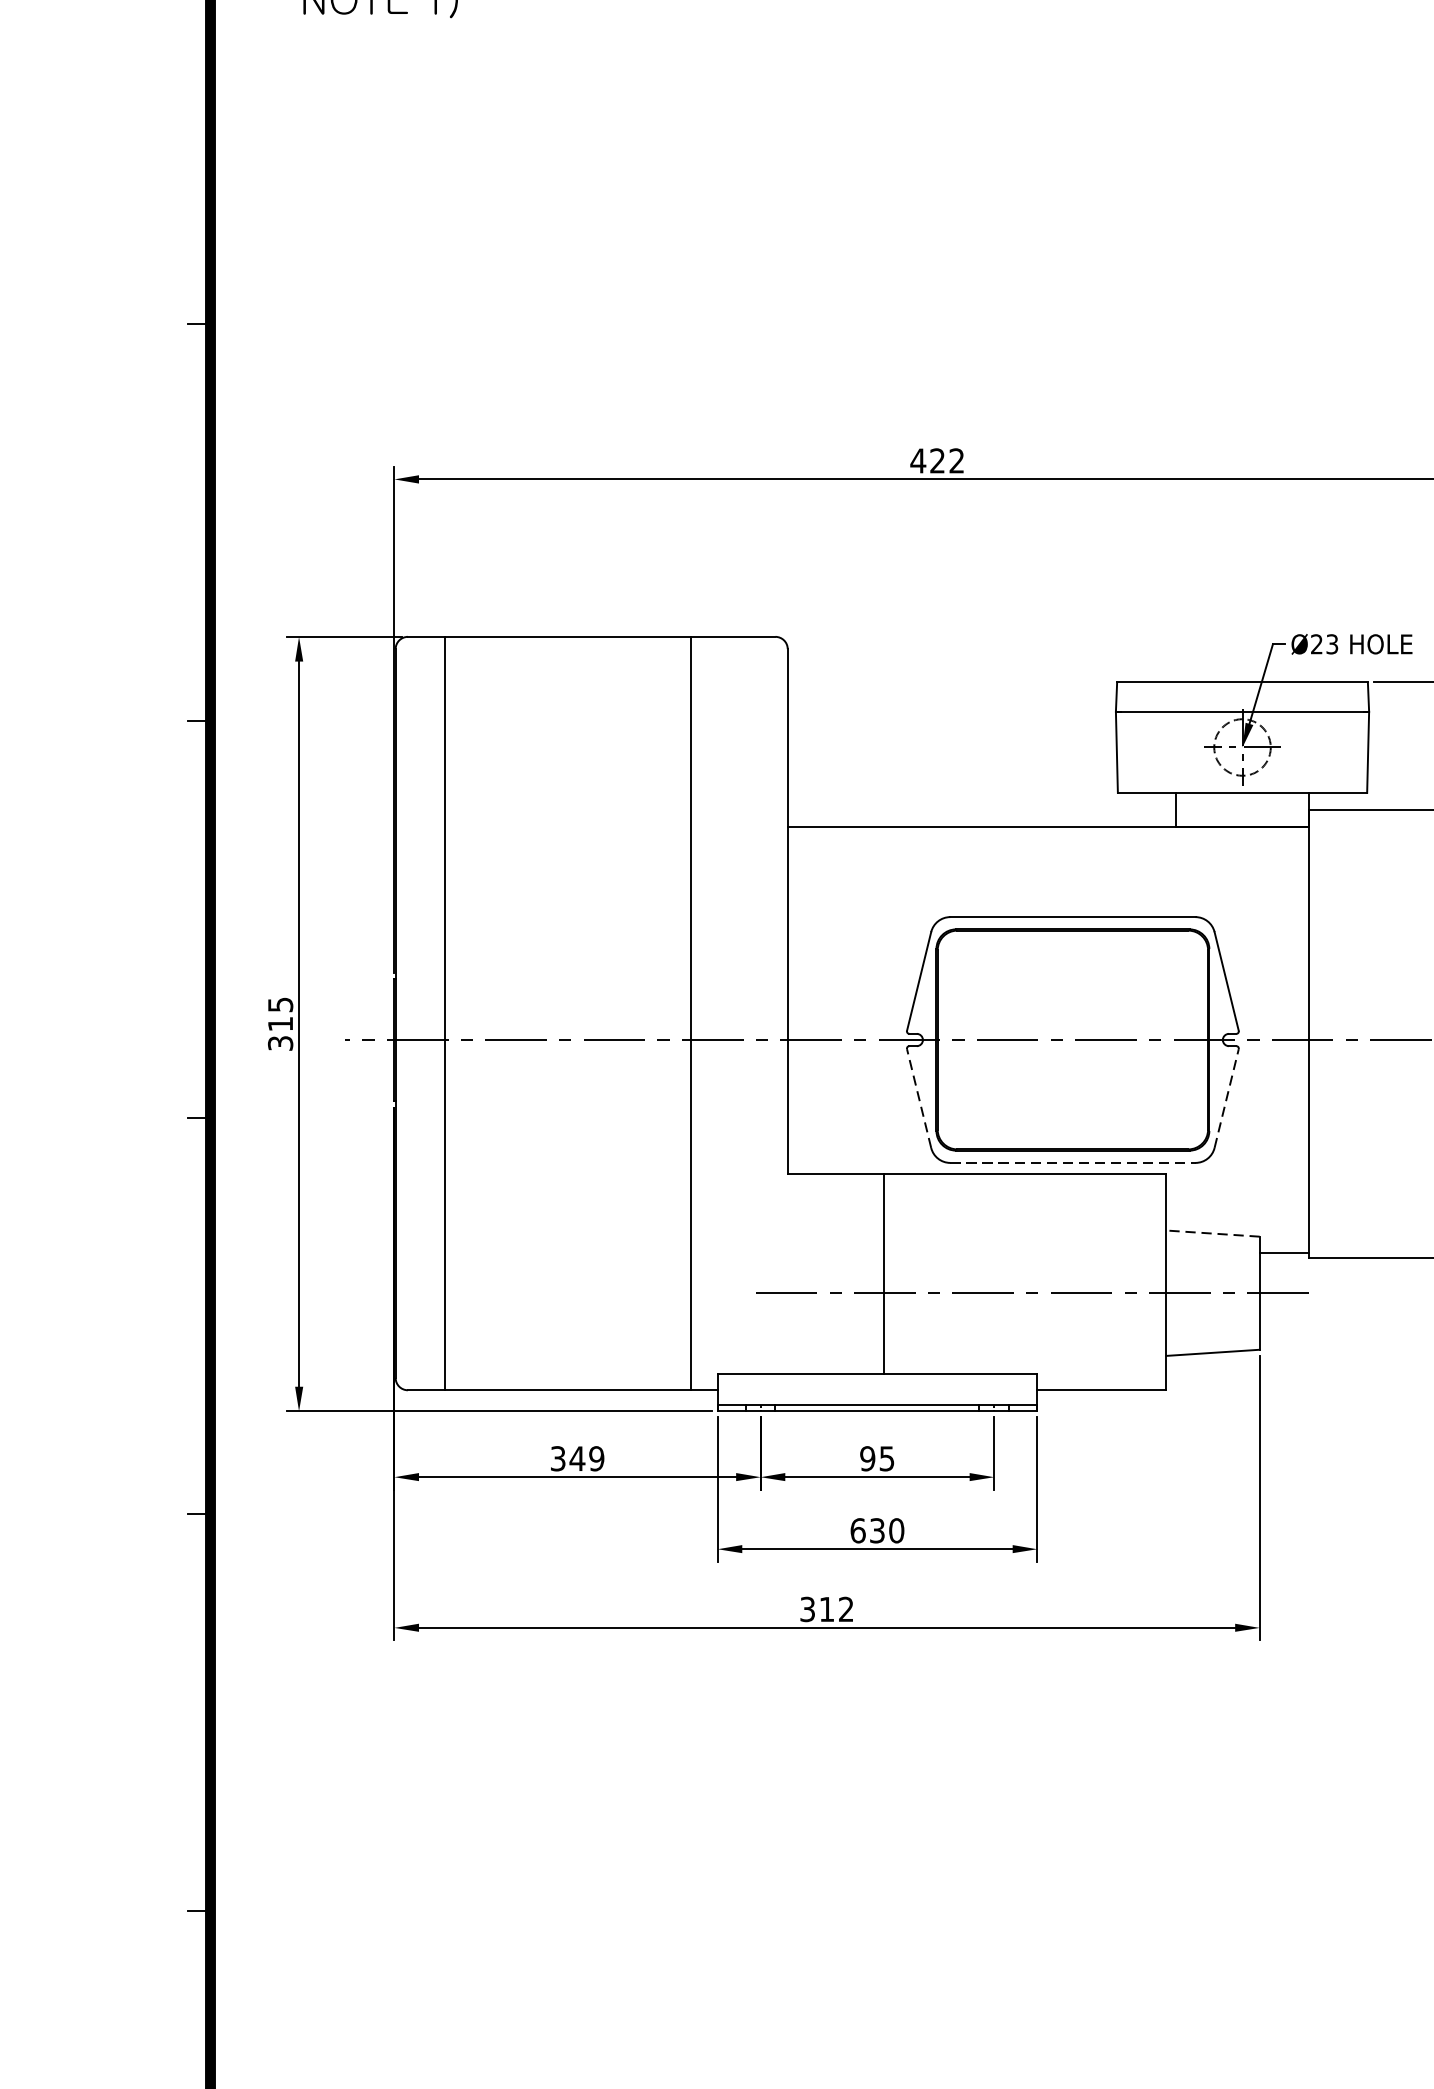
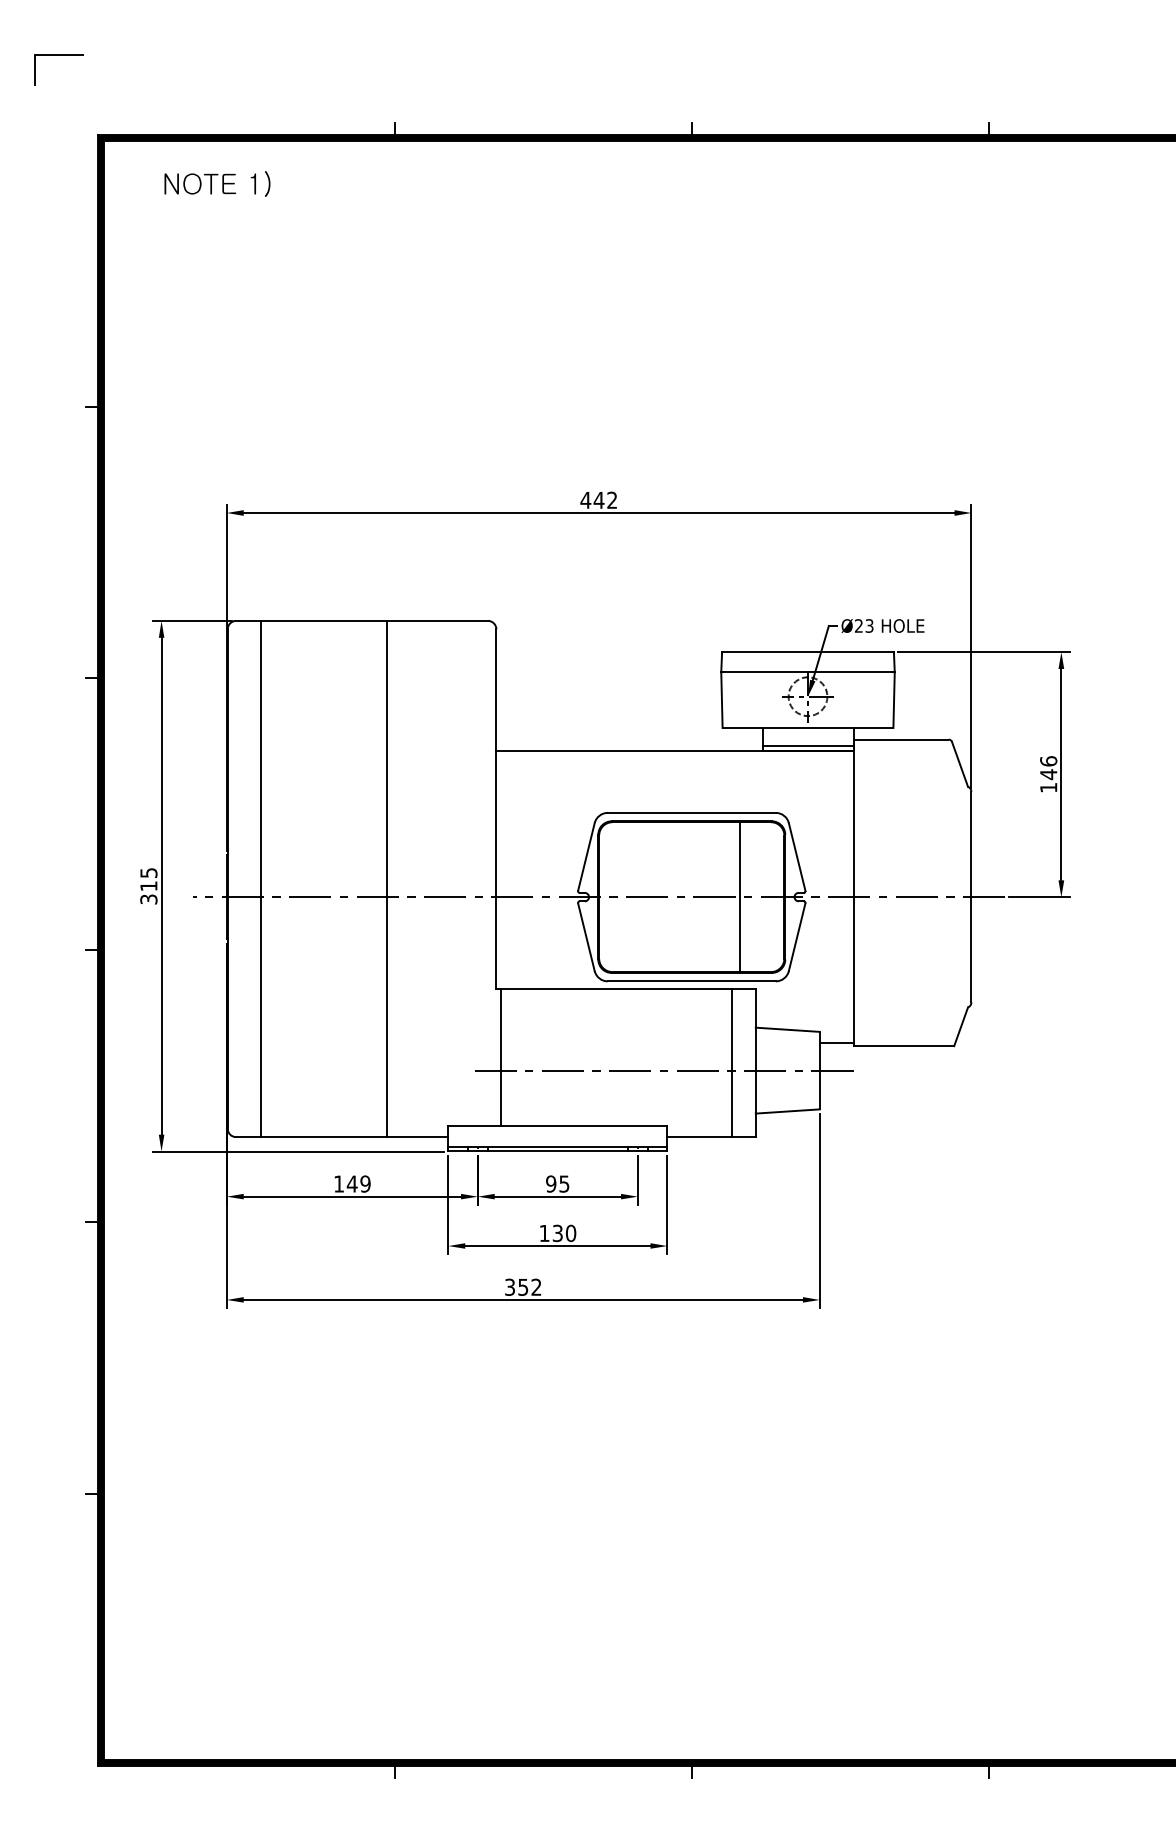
text: (936, 459) -> (598, 499), 422 -> 442
line: (1241, 820) -> (807, 746), added
line: (690, 1012) -> (386, 878), moved
line: (1142, 1040) -> (739, 897), added
line: (919, 1098) -> (586, 937), dashed -> solid
line: (1227, 1098) -> (797, 937), dashed -> solid
line: (1073, 1163) -> (692, 981), dashed -> solid
line: (1212, 1233) -> (787, 1029), dashed -> solid
line: (884, 1274) -> (501, 1057), moved
line: (1132, 1281) -> (732, 1062), added
text: (557, 1457) -> (338, 1183), 349 -> 149
text: (857, 1530) -> (544, 1233), 630 -> 130
text: (827, 1609) -> (523, 1287), 312 -> 352

